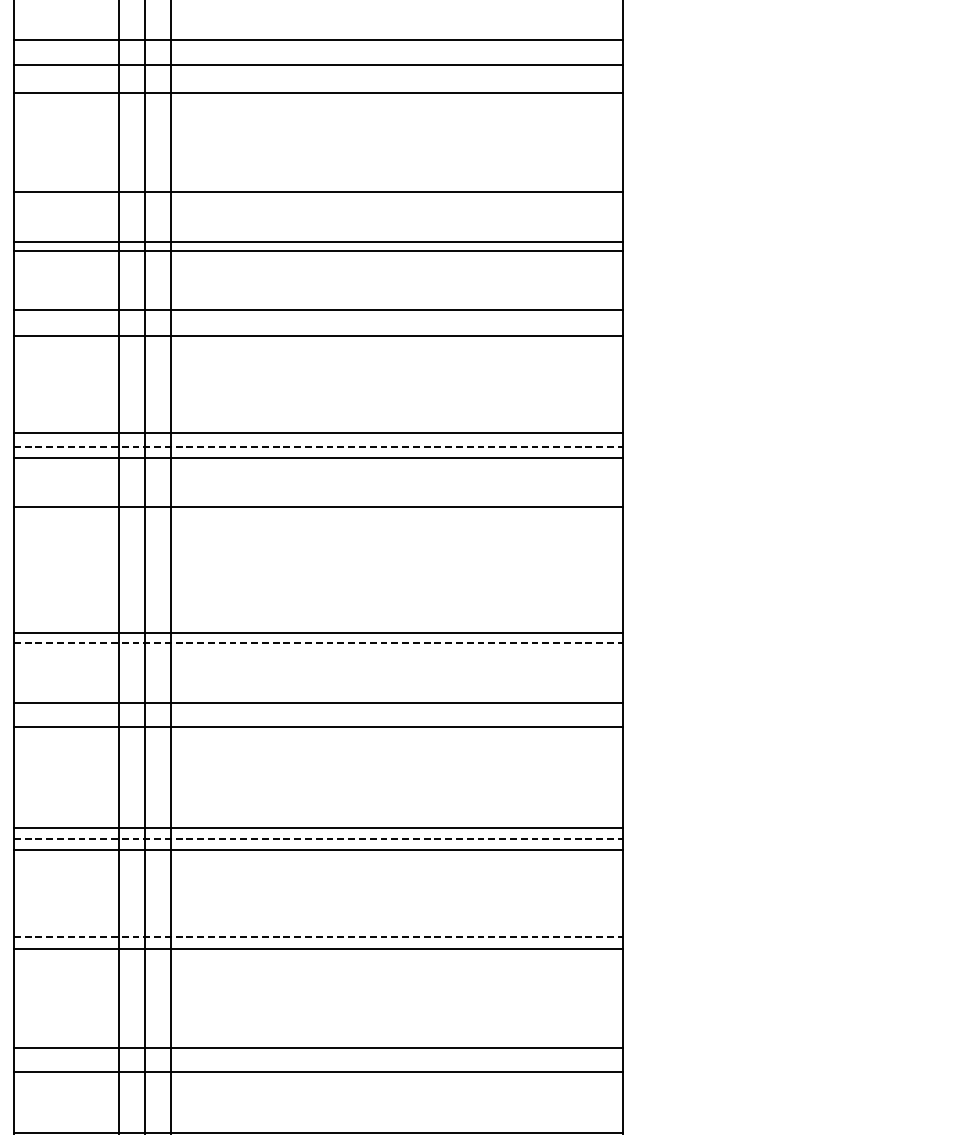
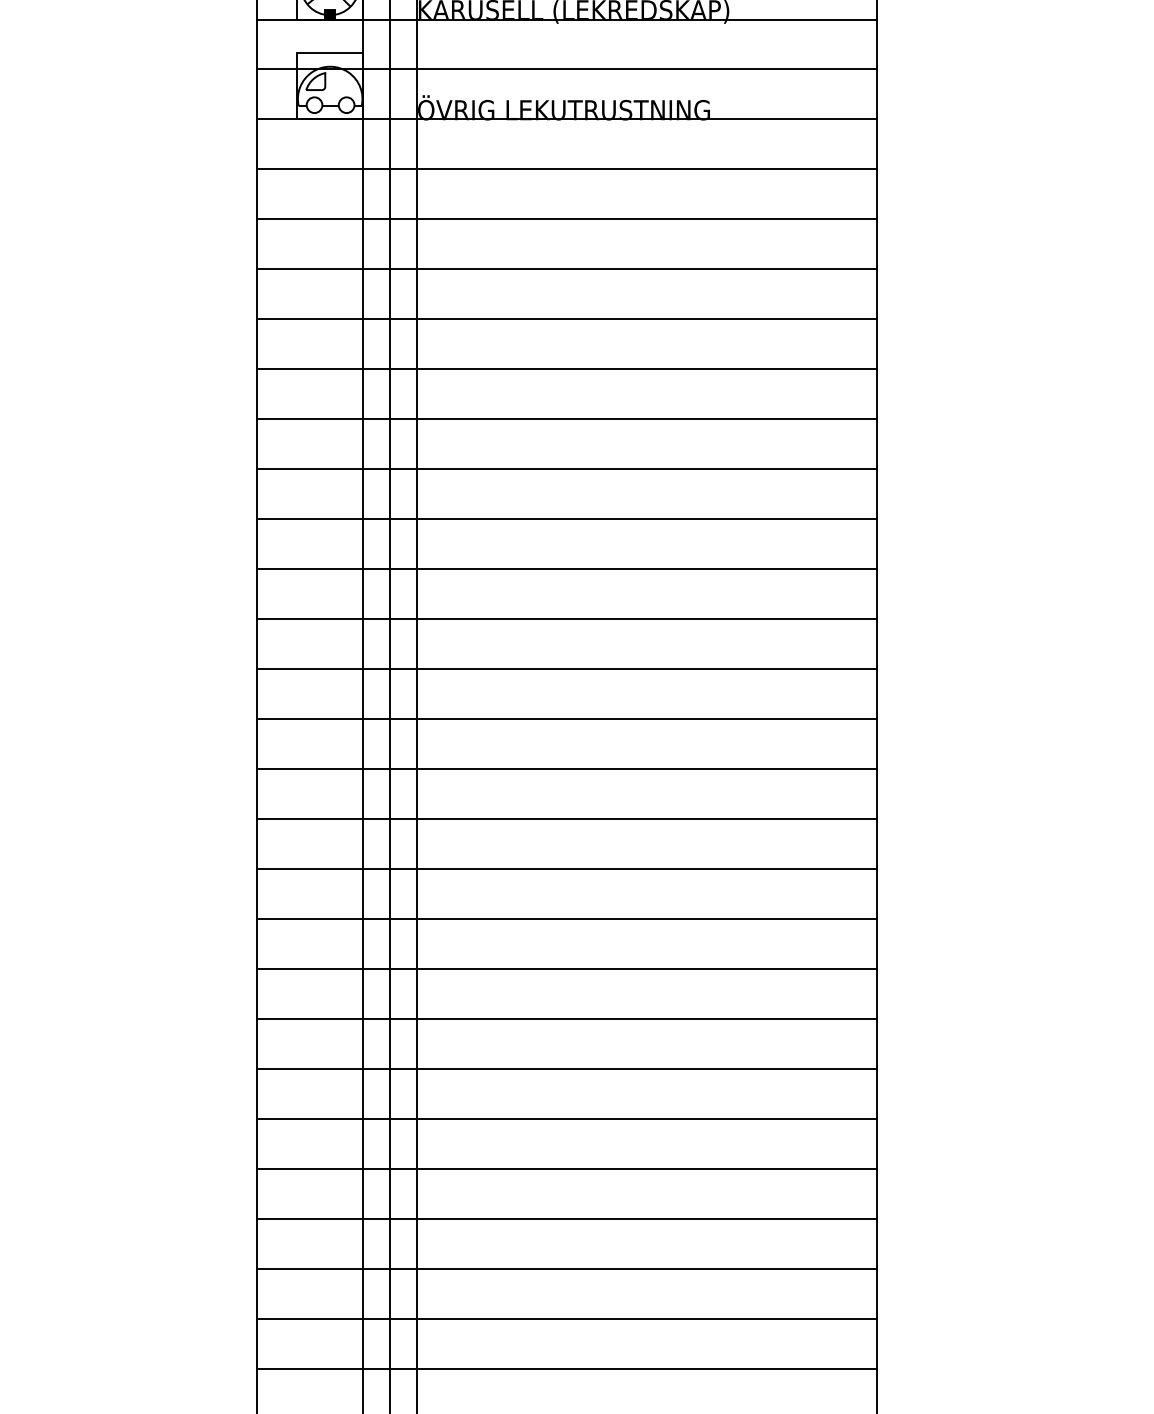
line: (317, 40) -> (566, 169), moved
line: (317, 64) -> (566, 269), moved
line: (317, 93) -> (566, 219), moved
line: (317, 192) -> (566, 319), moved
line: (317, 242) -> (566, 369), moved
line: (317, 309) -> (566, 519), moved
line: (317, 336) -> (566, 469), moved
line: (317, 433) -> (566, 569), moved
line: (318, 446) -> (567, 619), dashed -> solid
line: (317, 457) -> (566, 669), moved
line: (317, 506) -> (566, 719), moved
line: (317, 633) -> (566, 769), moved
line: (318, 642) -> (567, 819), dashed -> solid
line: (317, 702) -> (566, 919), moved
line: (317, 727) -> (566, 869), moved
line: (317, 828) -> (566, 969), moved
line: (318, 839) -> (567, 1019), dashed -> solid
line: (317, 849) -> (566, 1069), moved
line: (318, 937) -> (567, 1119), dashed -> solid
line: (317, 948) -> (566, 1169), moved
line: (317, 1047) -> (566, 1269), moved
line: (317, 1072) -> (566, 1219), moved

